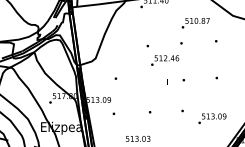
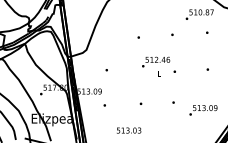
text: (195, 23) -> (199, 14), moved
text: (165, 60) -> (156, 62), moved

